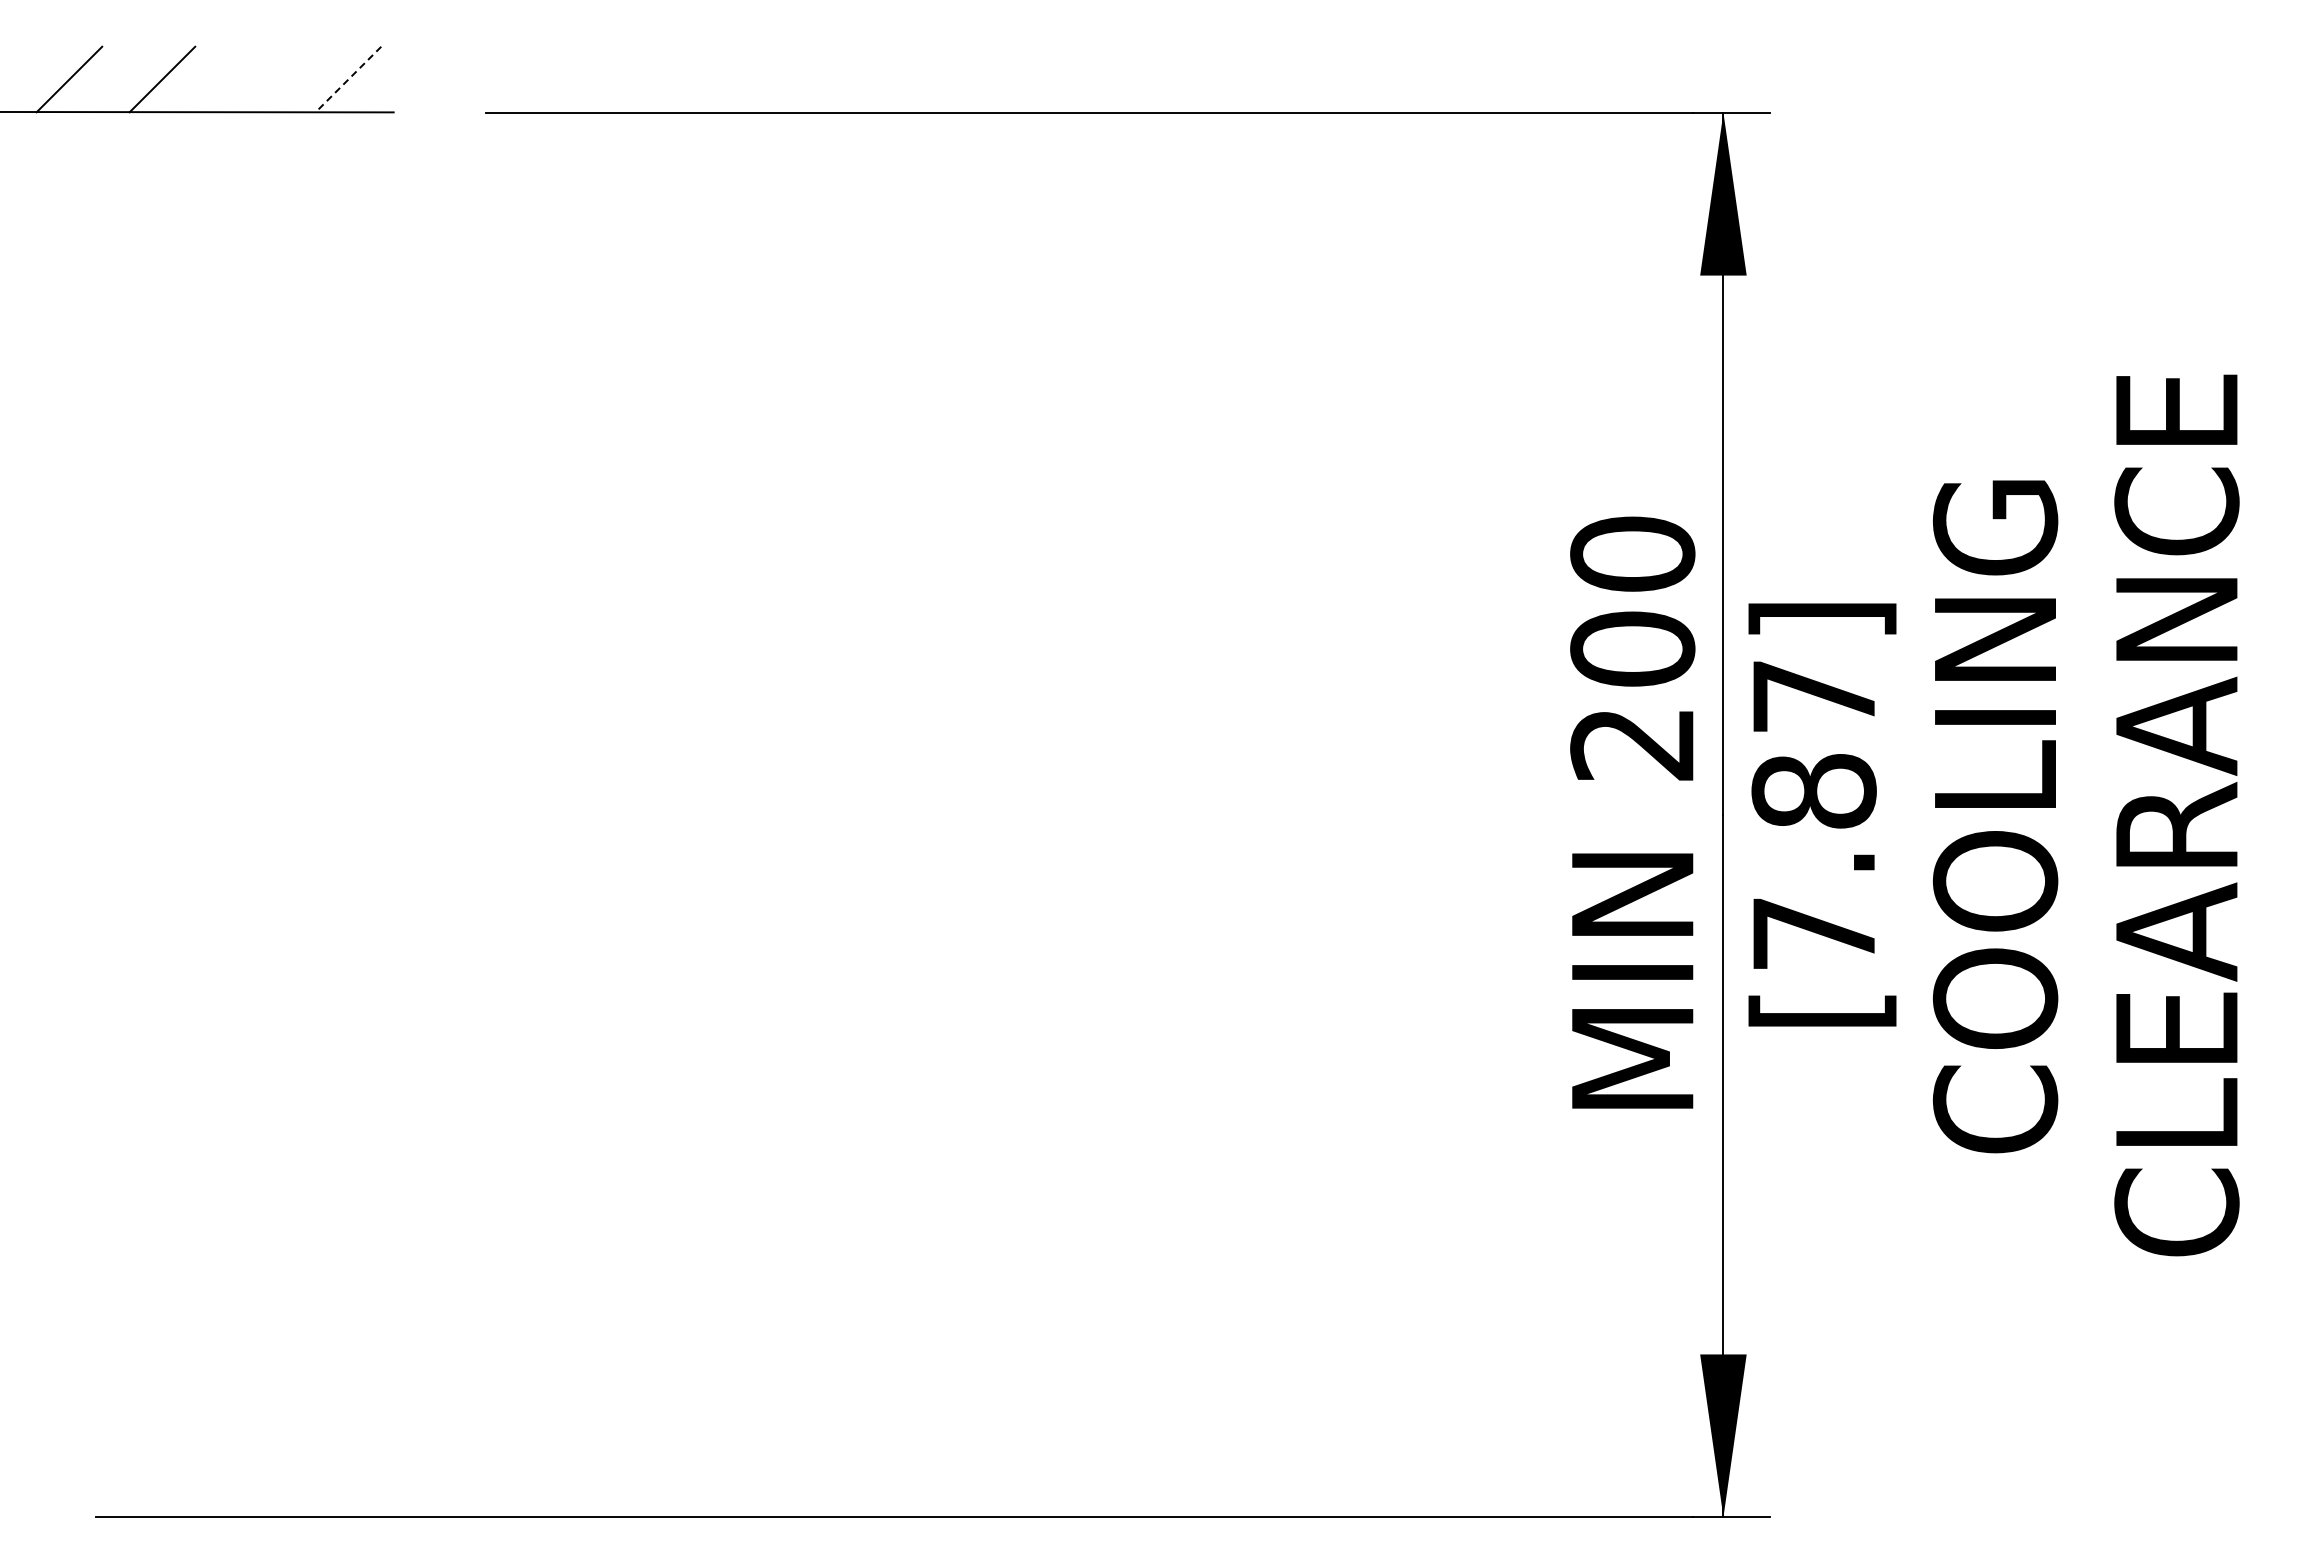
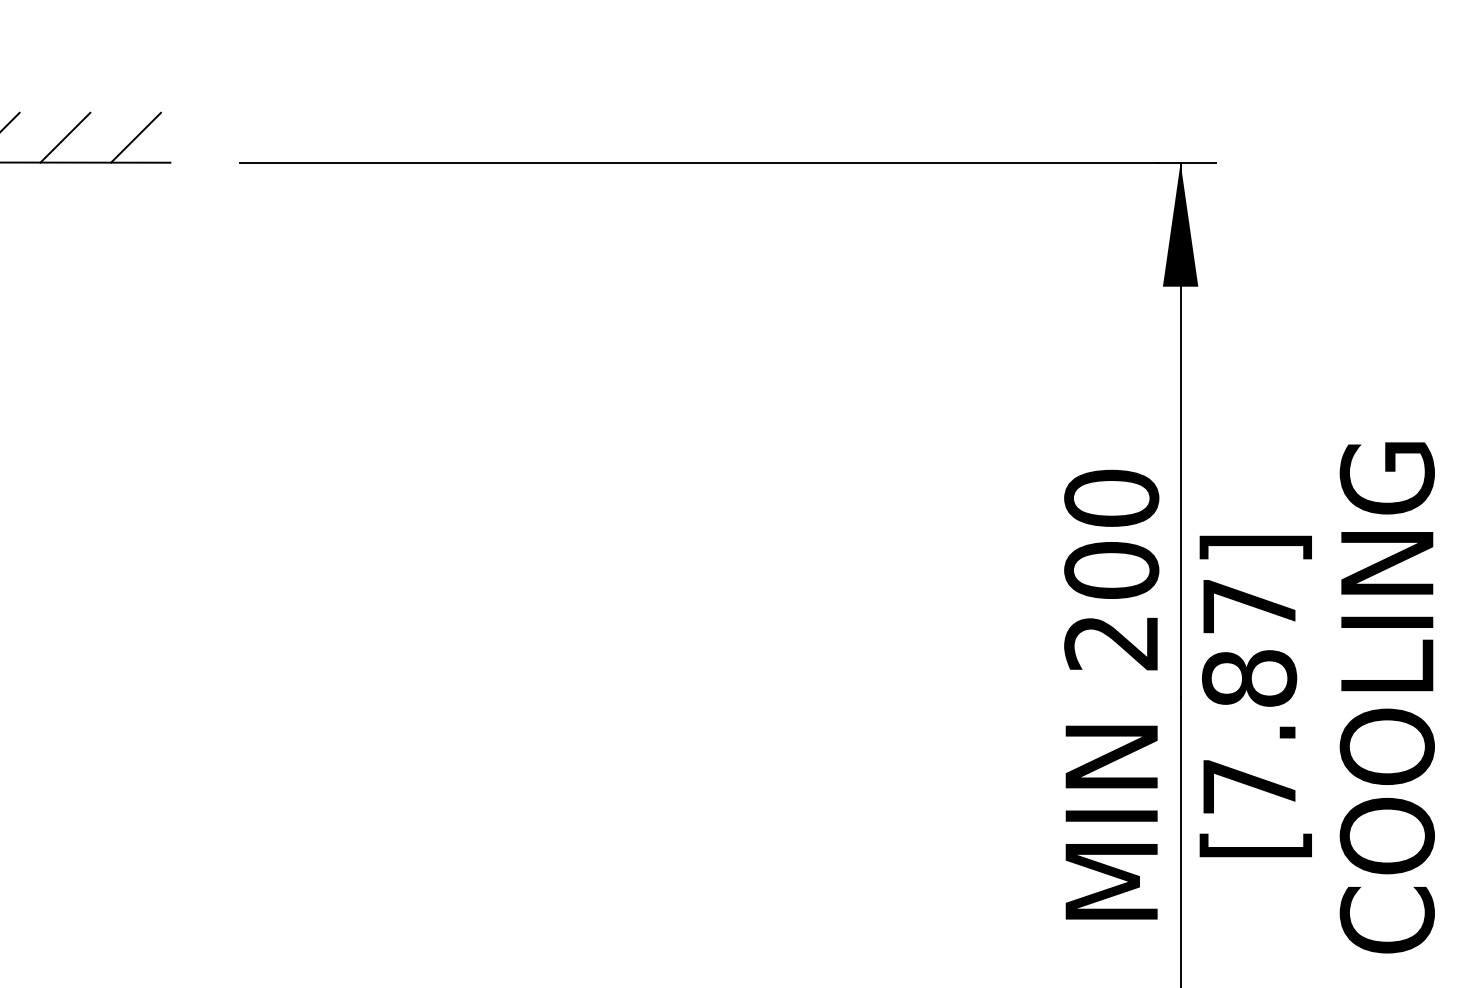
line: (255, 79) -> (65, 137), added
line: (348, 79) -> (136, 137), dashed -> solid

